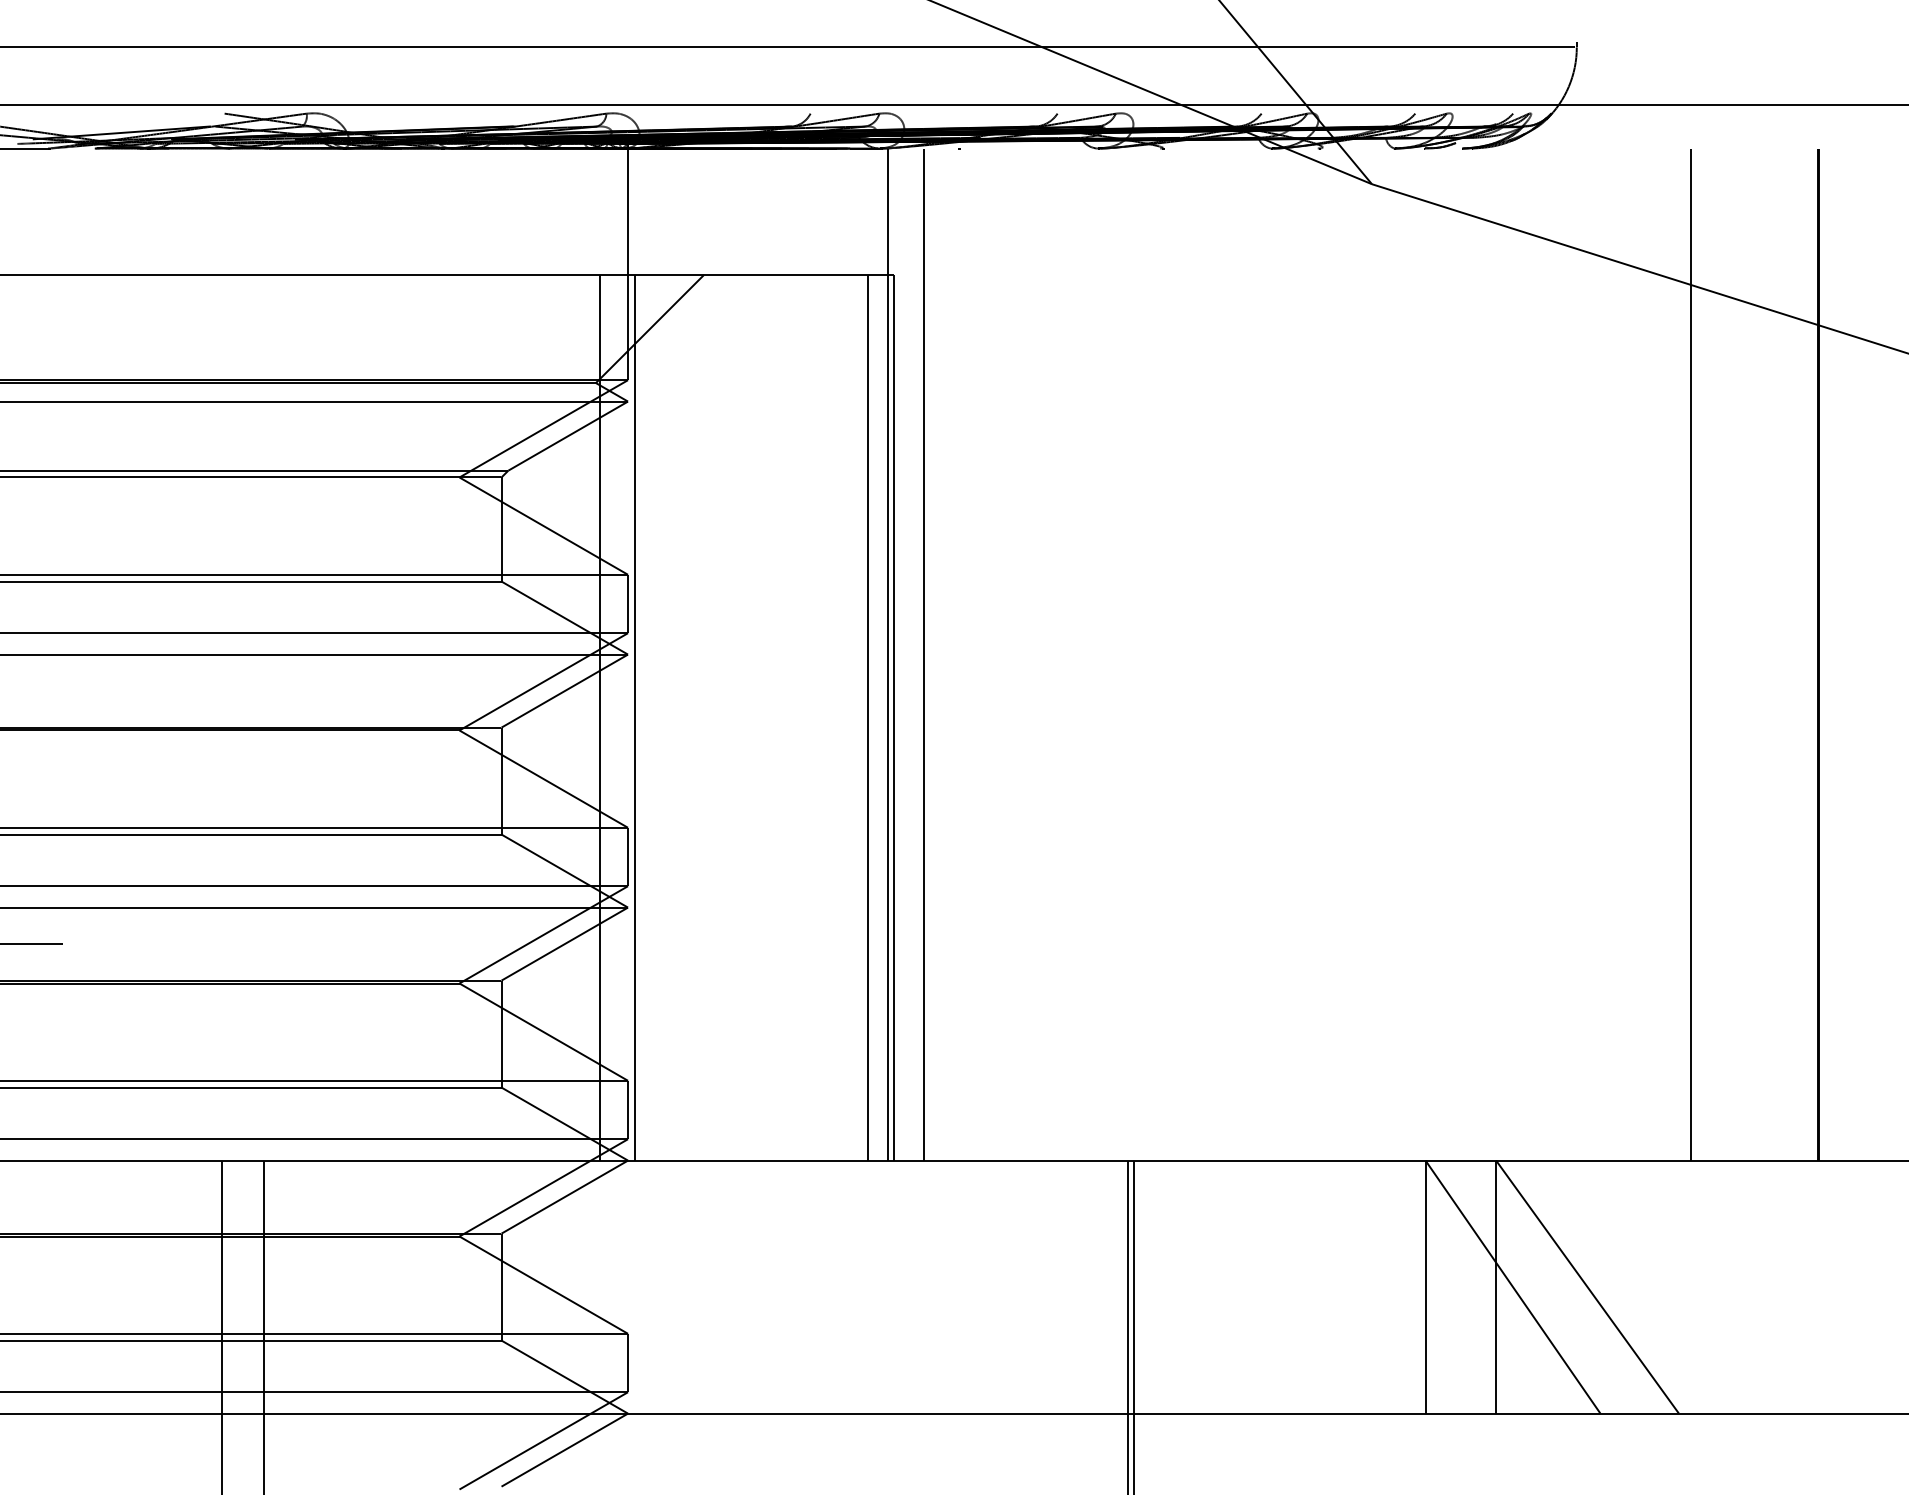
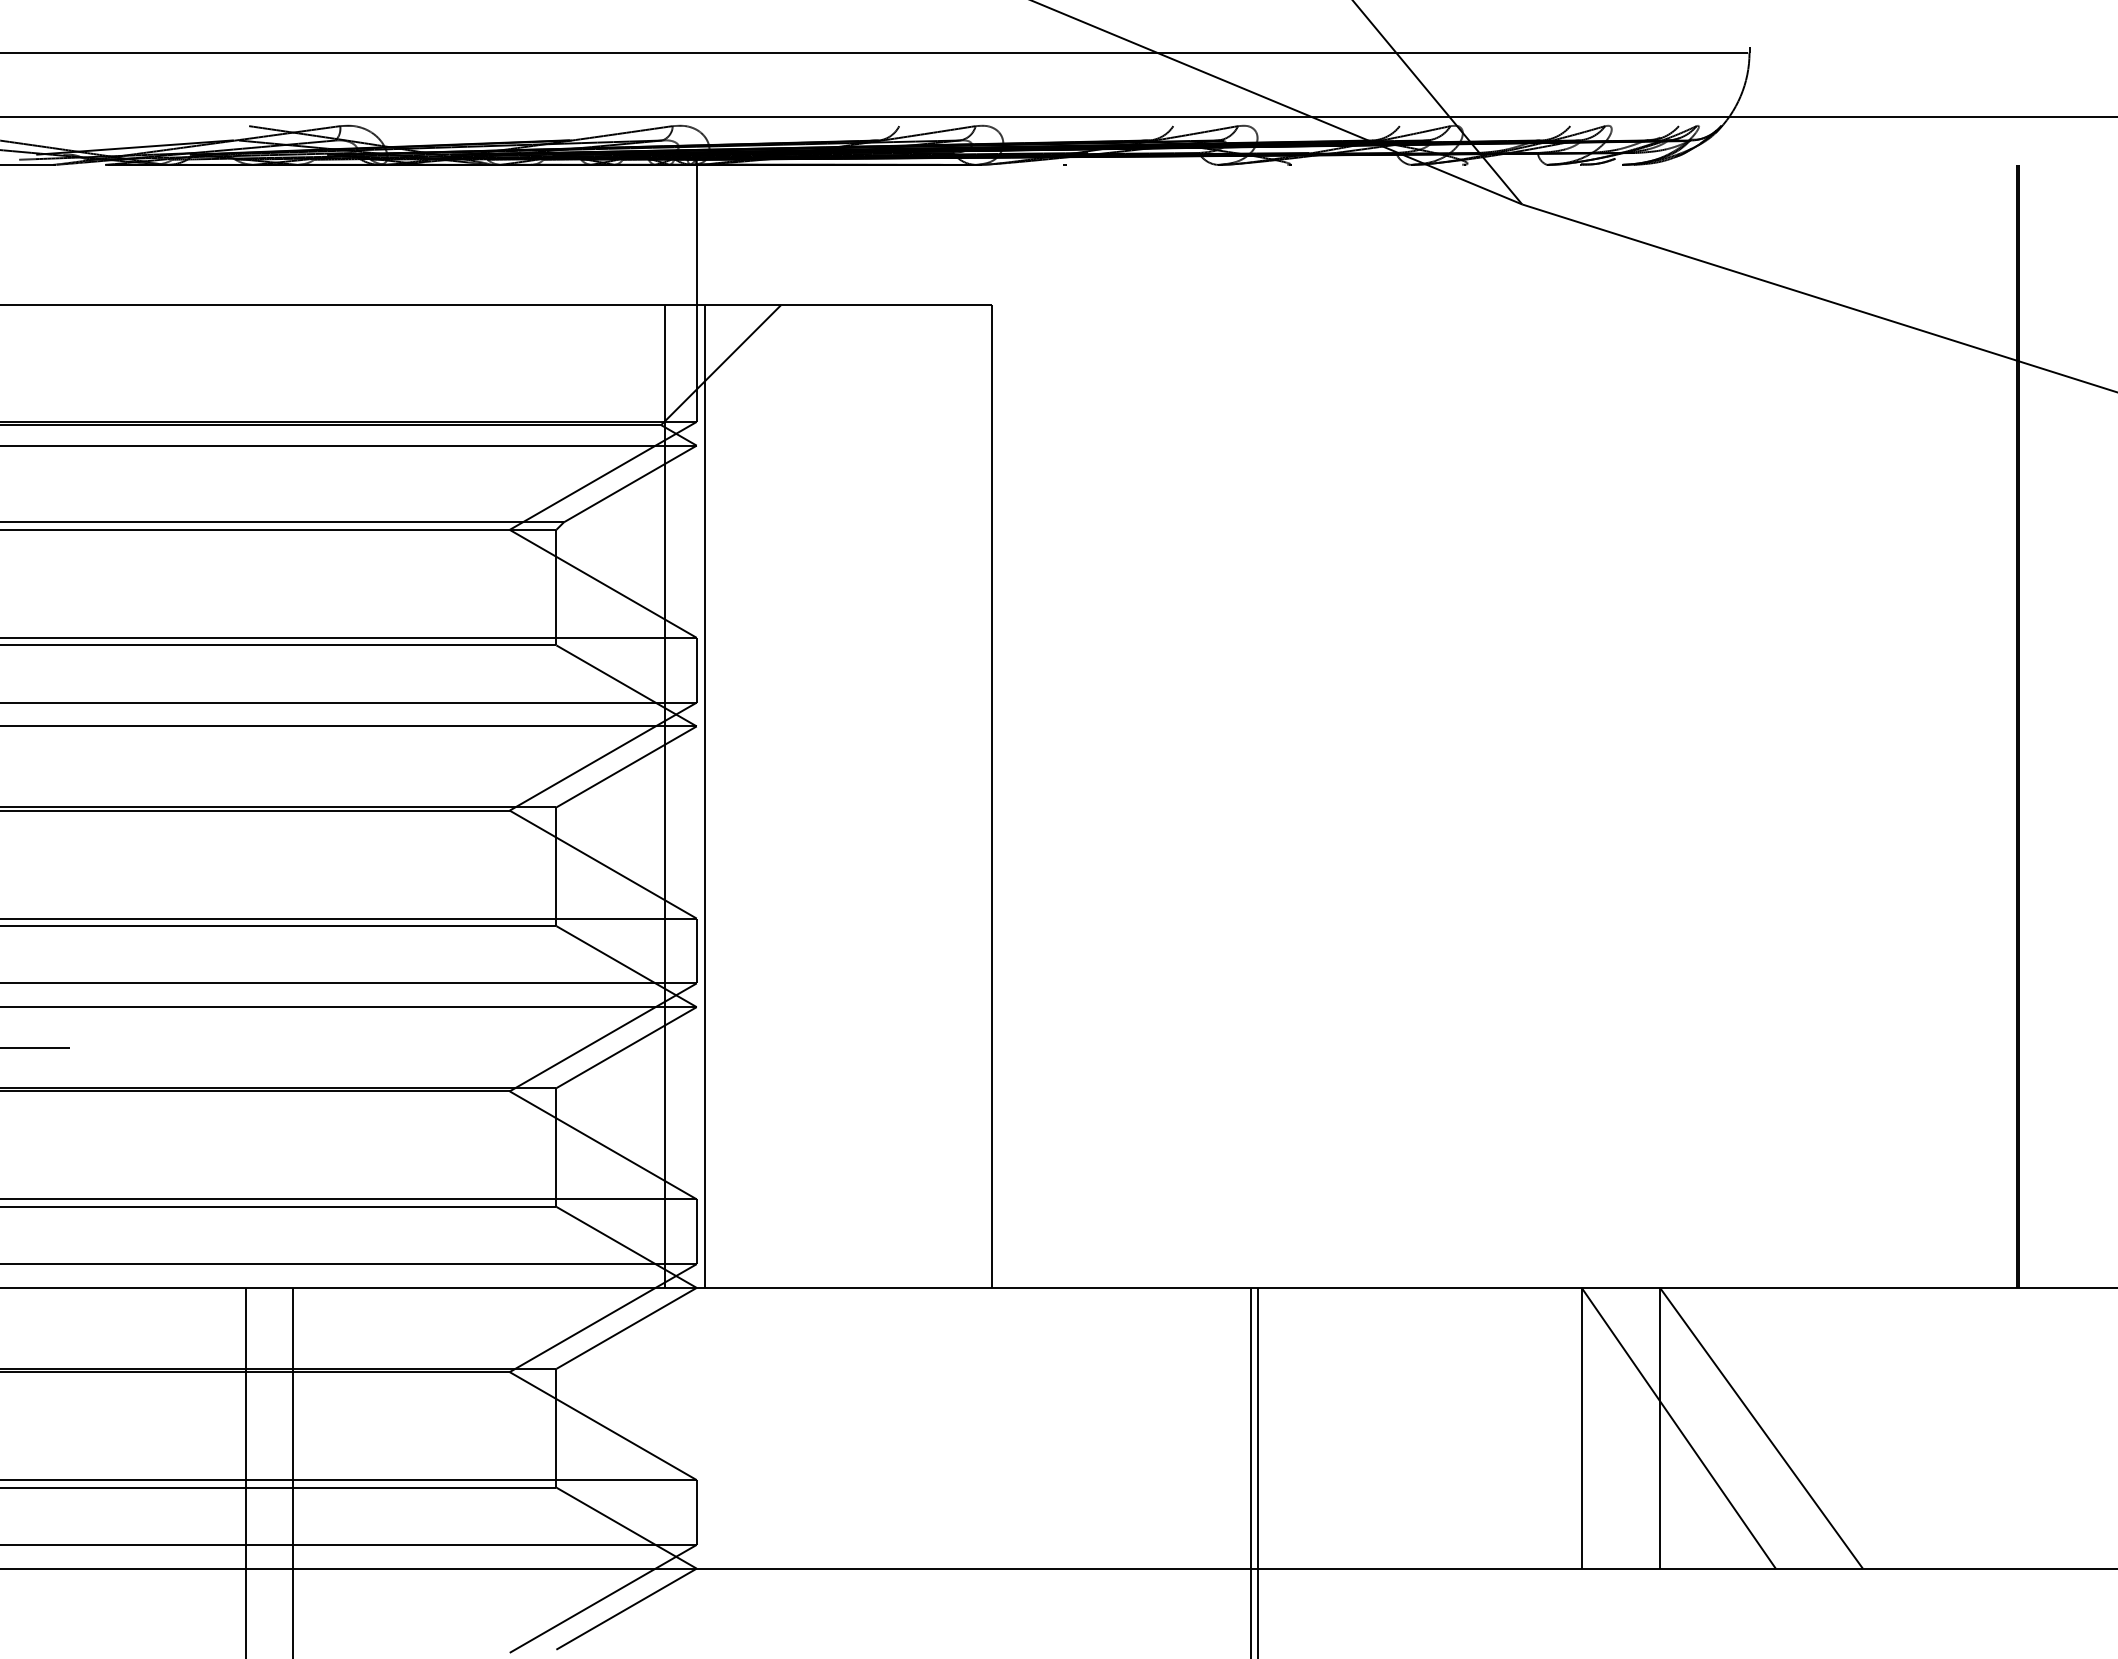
line: (888, 653) -> (985, 725), removed
line: (924, 653) -> (1025, 725), removed
line: (1691, 653) -> (1876, 725), removed
line: (867, 717) -> (962, 796), removed

